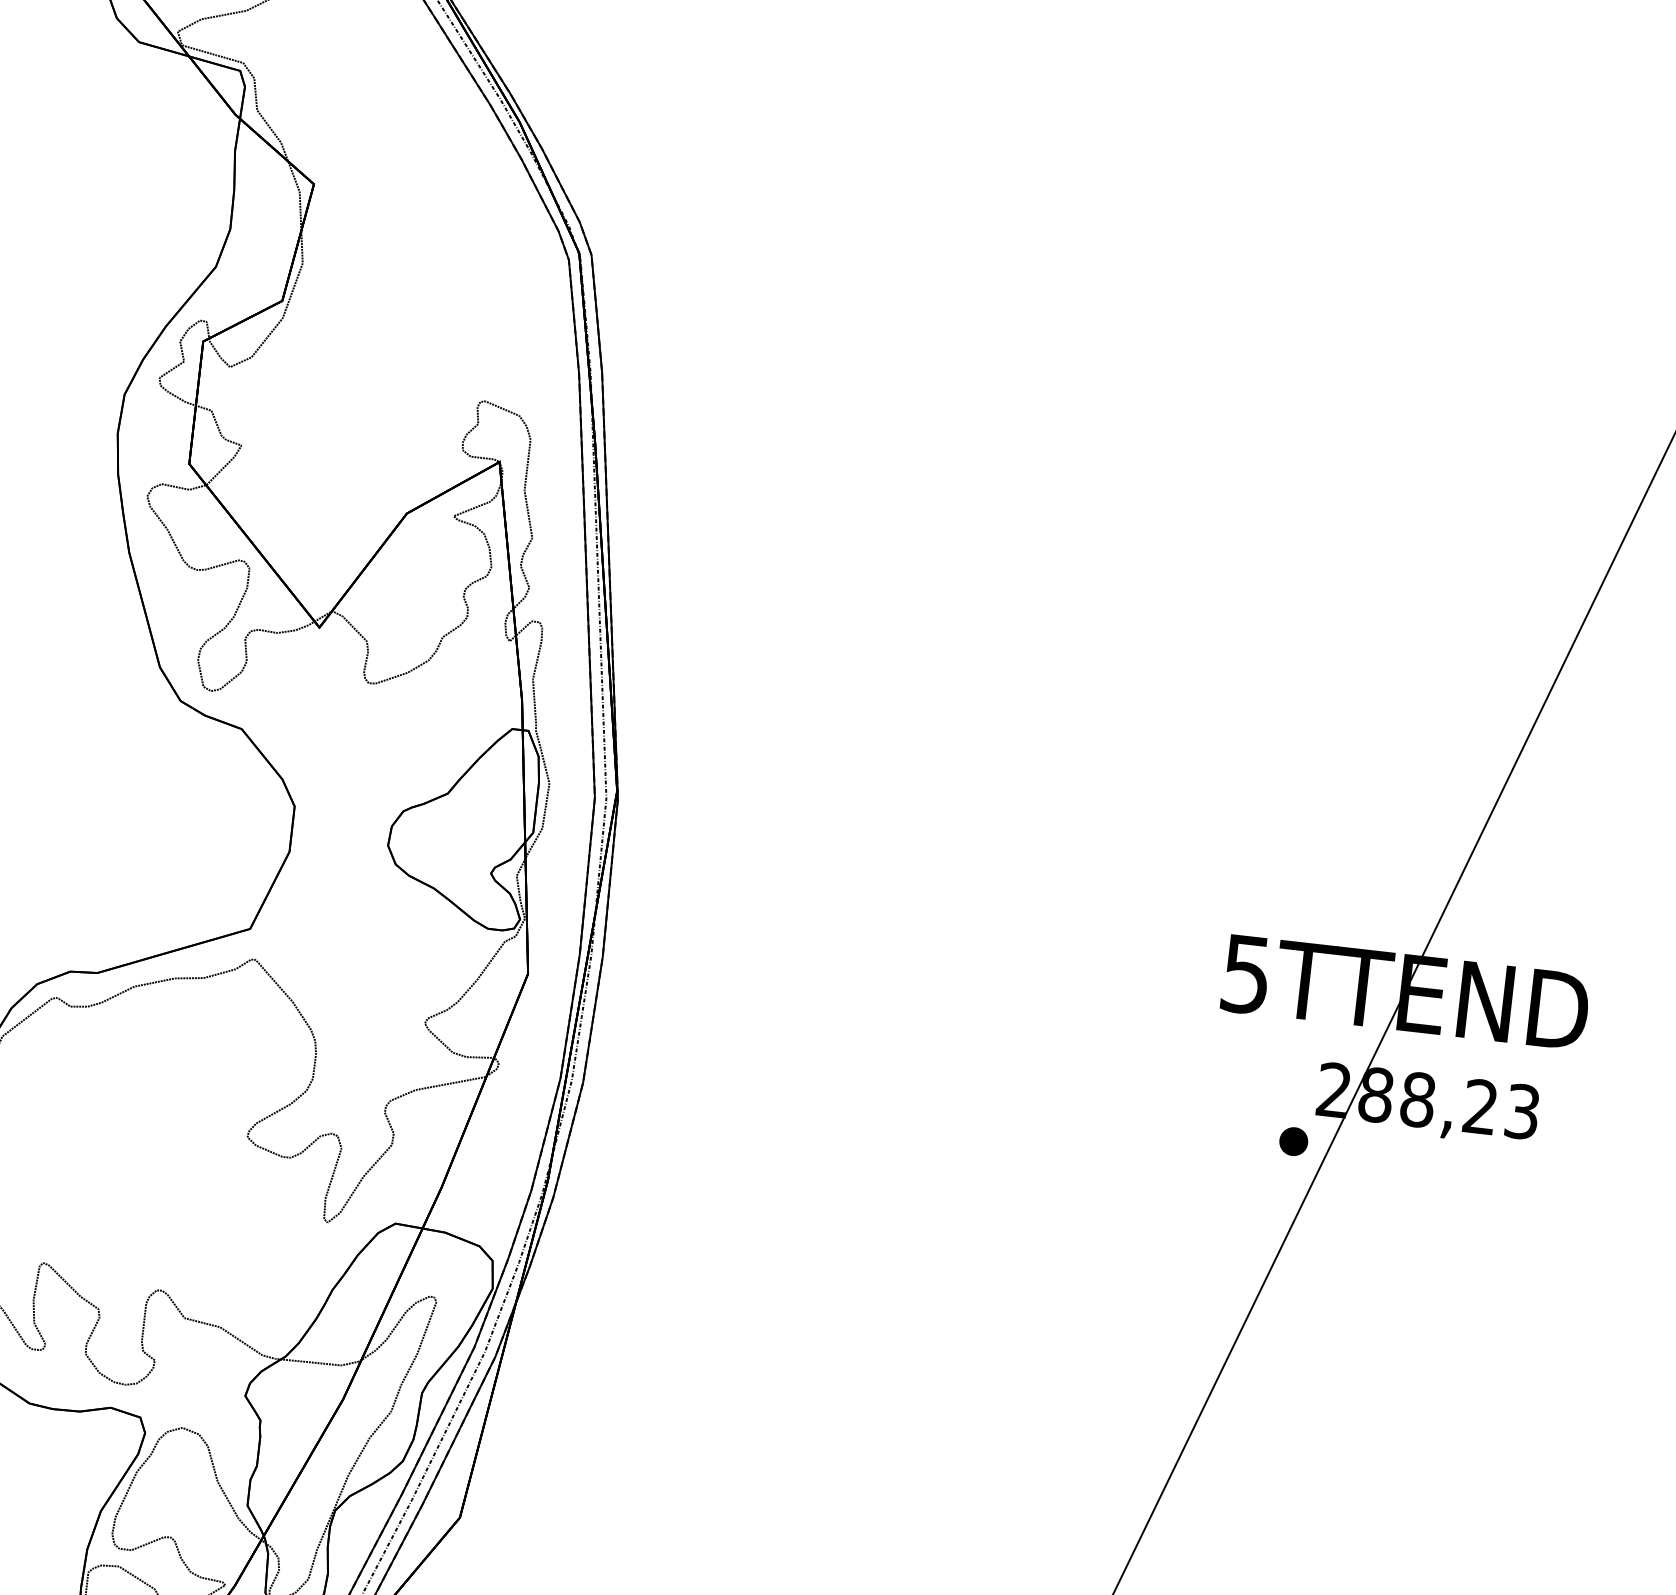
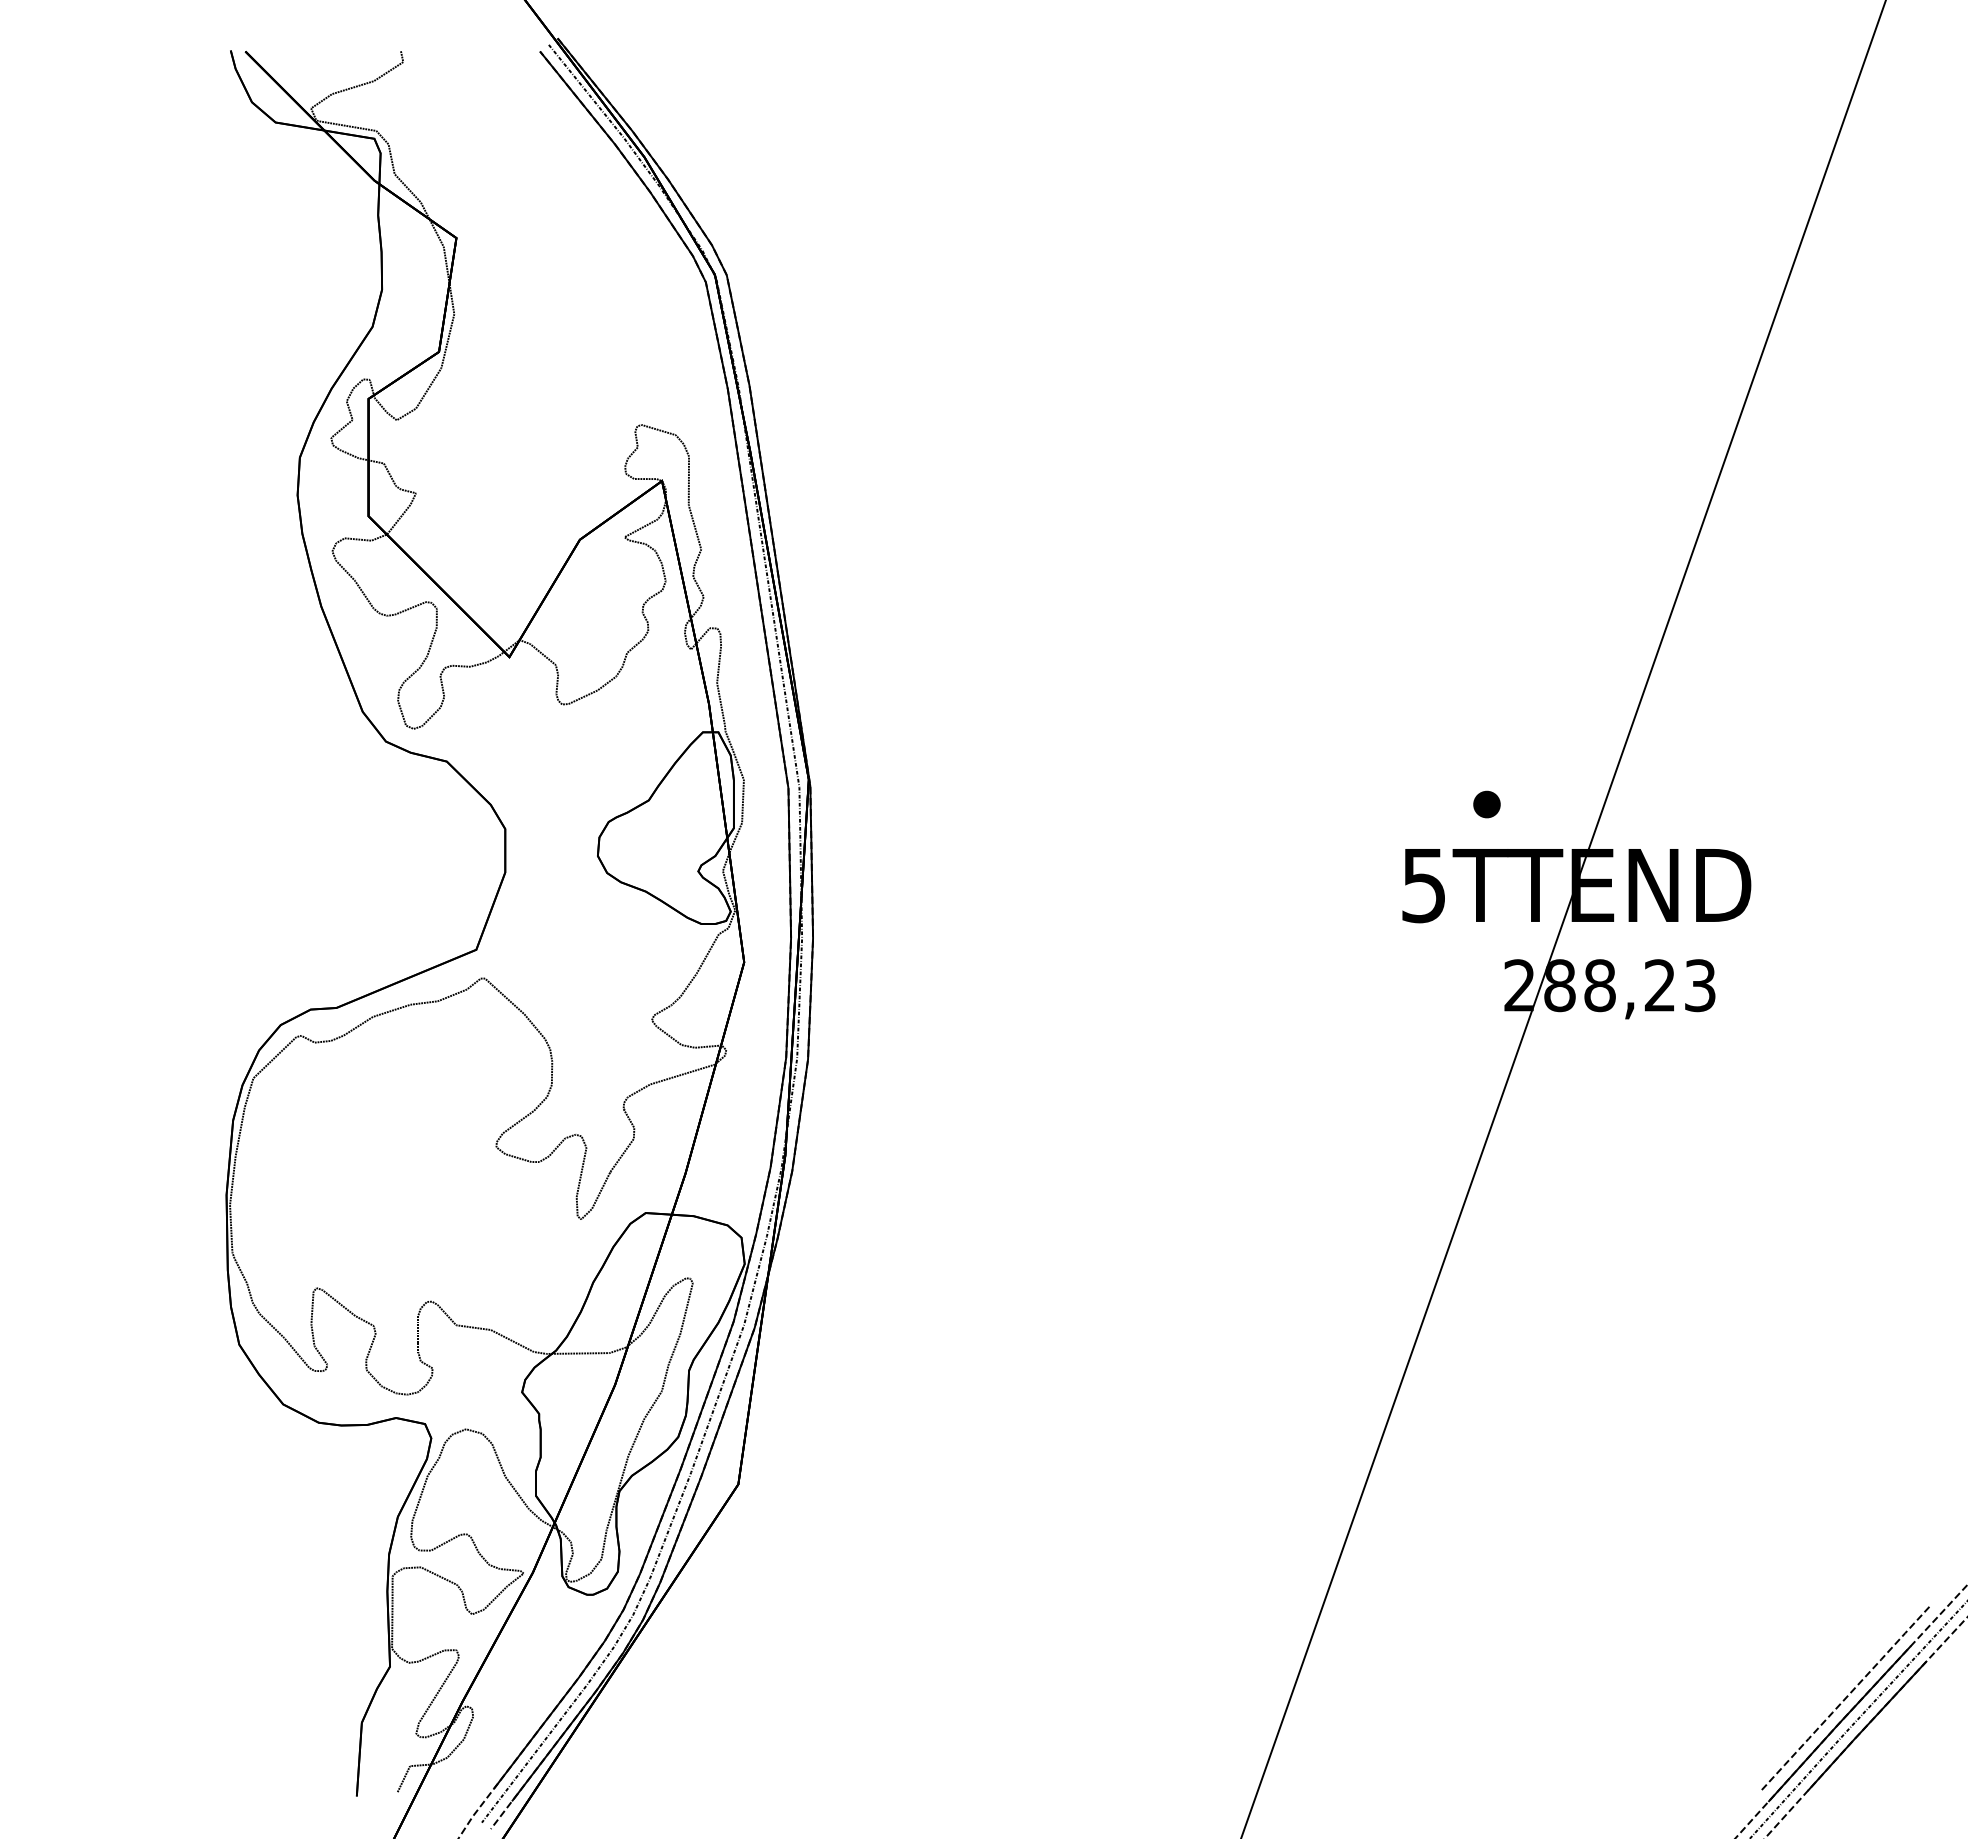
part: (1293, 1141) -> (1486, 804), moved

